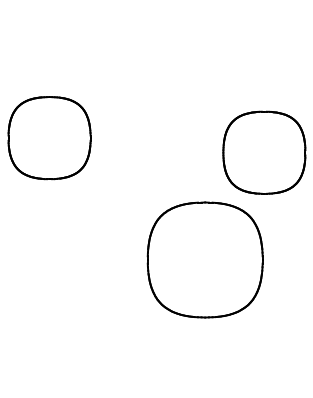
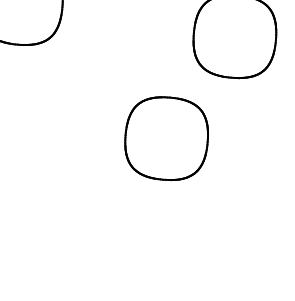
part: (205, 259) -> (166, 138), size x0.71

